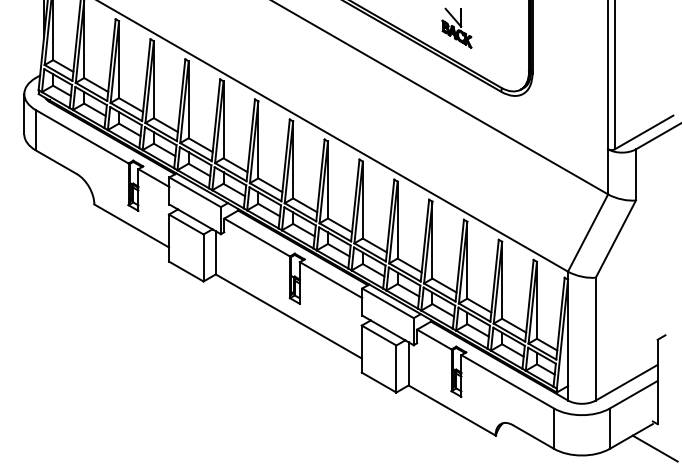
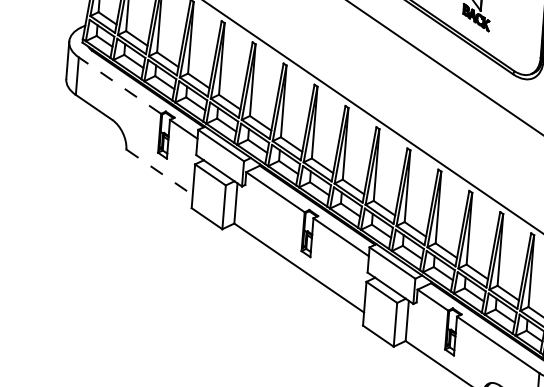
line: (81, 136) -> (119, 85), solid -> dashed
line: (132, 226) -> (160, 172), solid -> dashed

